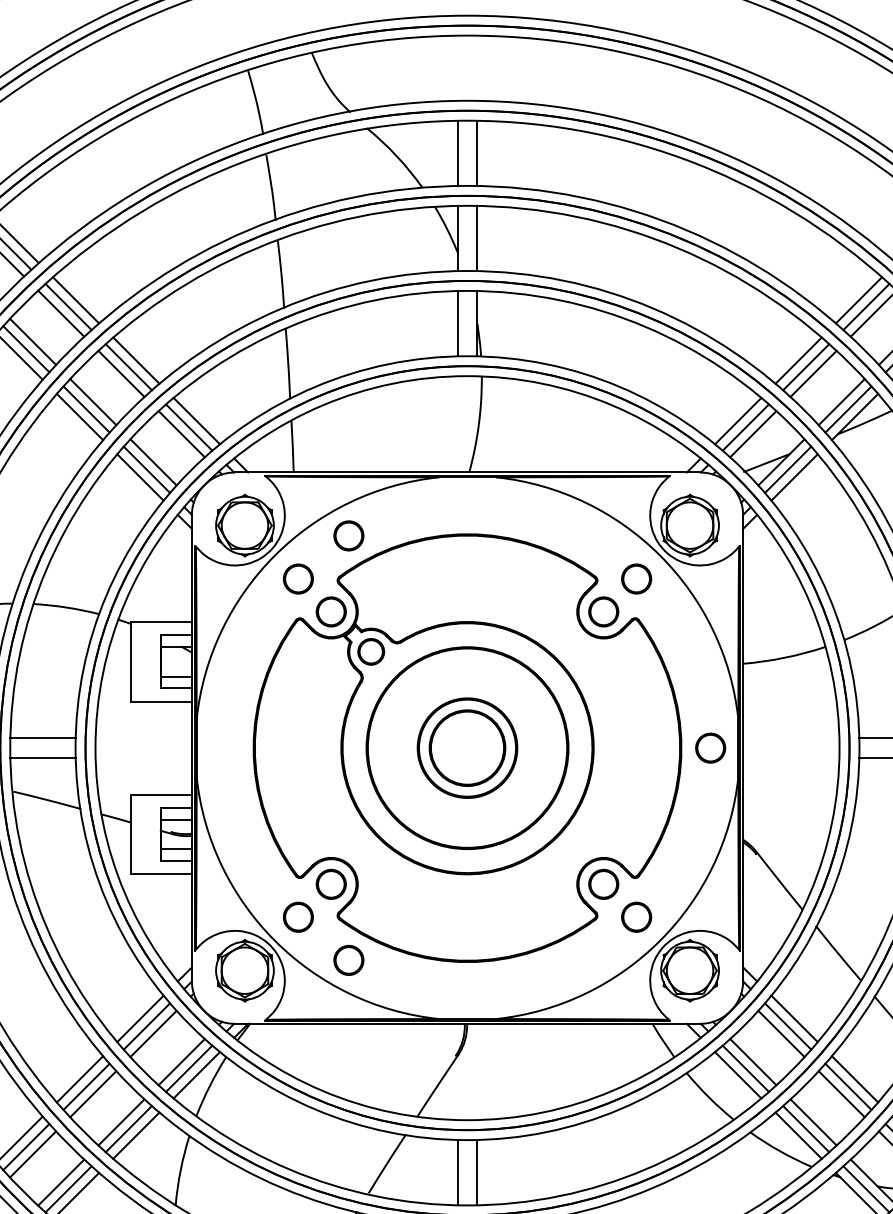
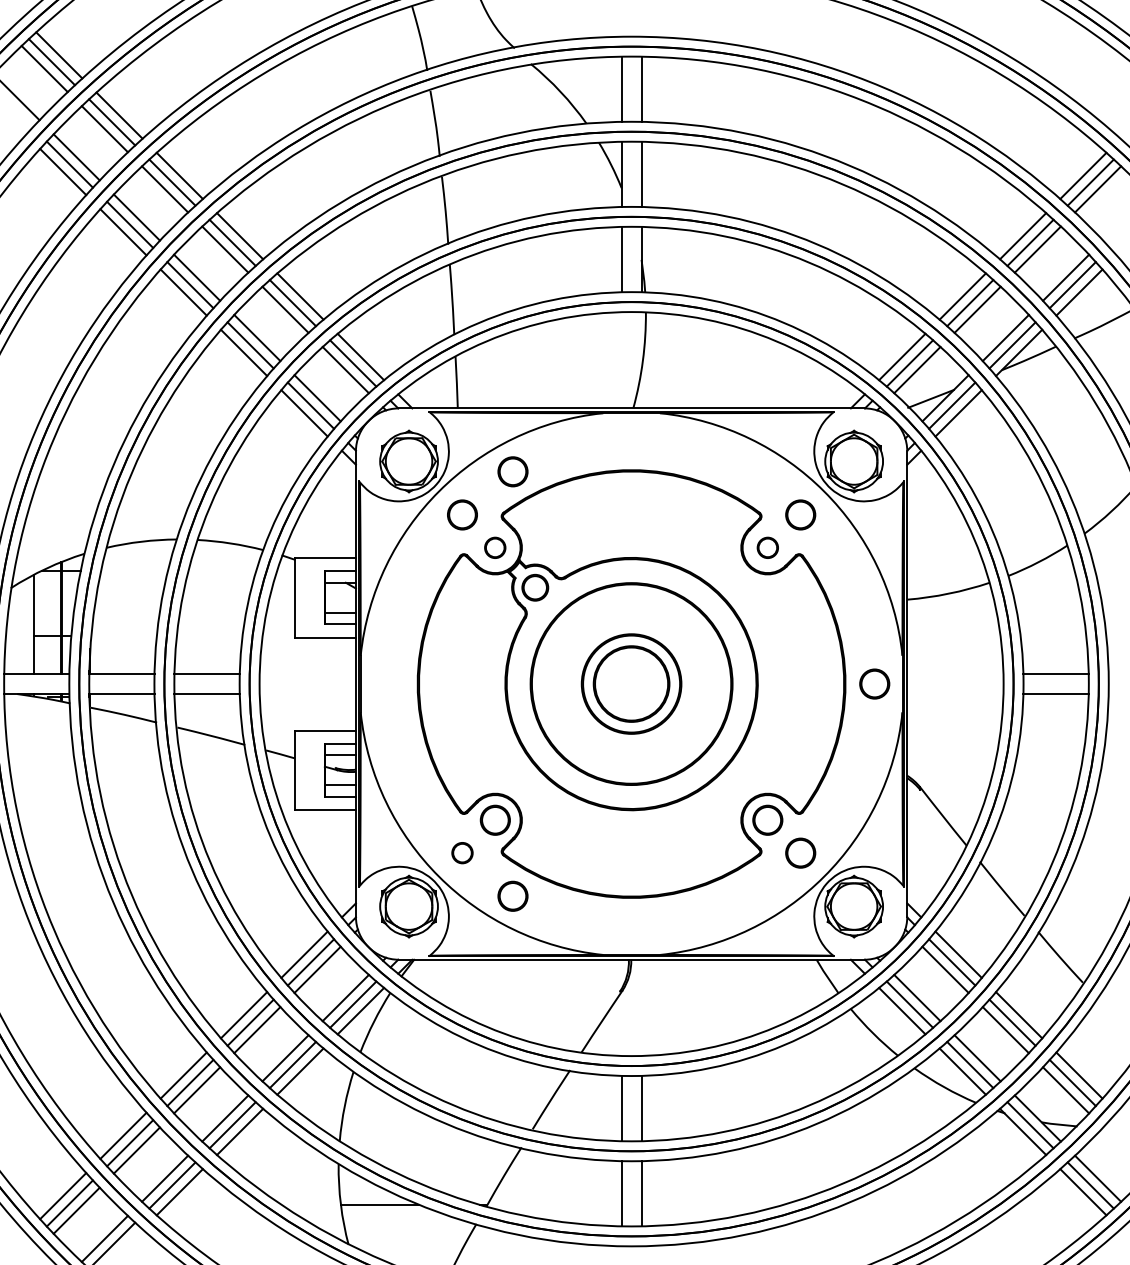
part: (330, 611) -> (494, 547), size x0.7
circle: (603, 611) -> (767, 547), size x0.7
circle: (298, 916) -> (462, 852), size x0.7

